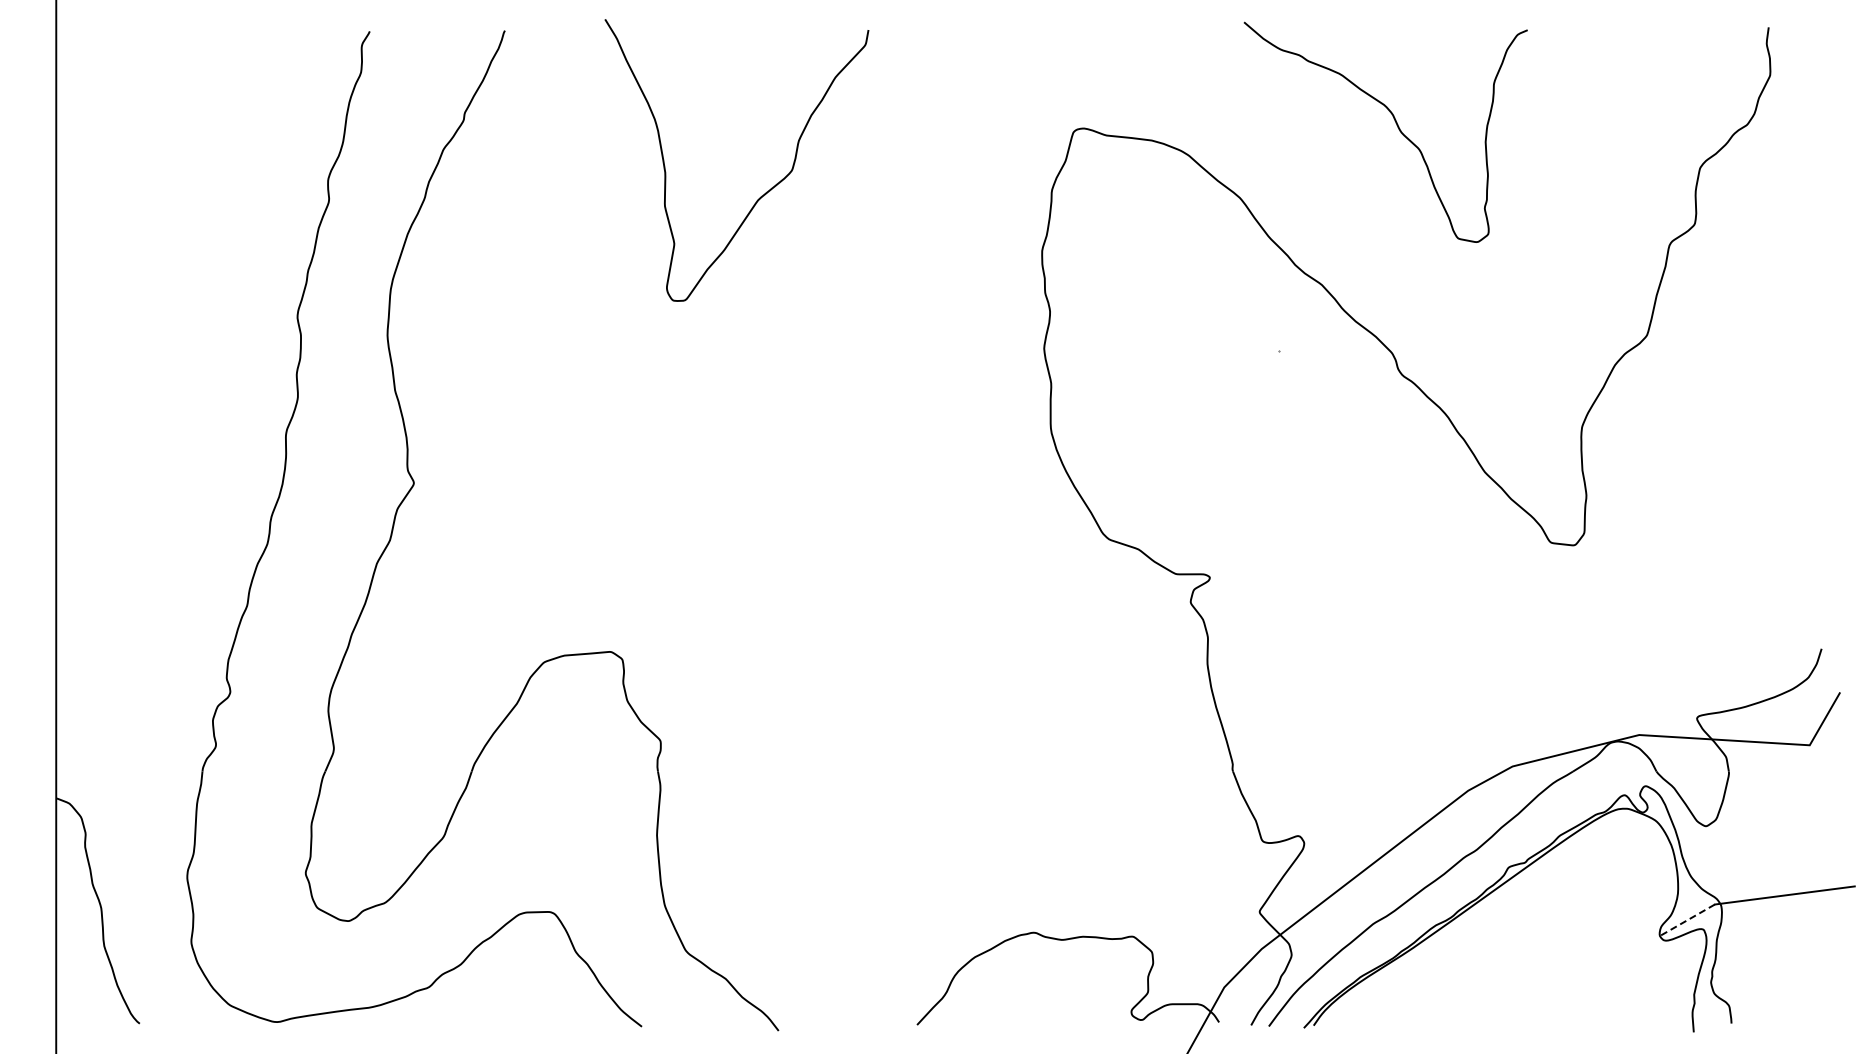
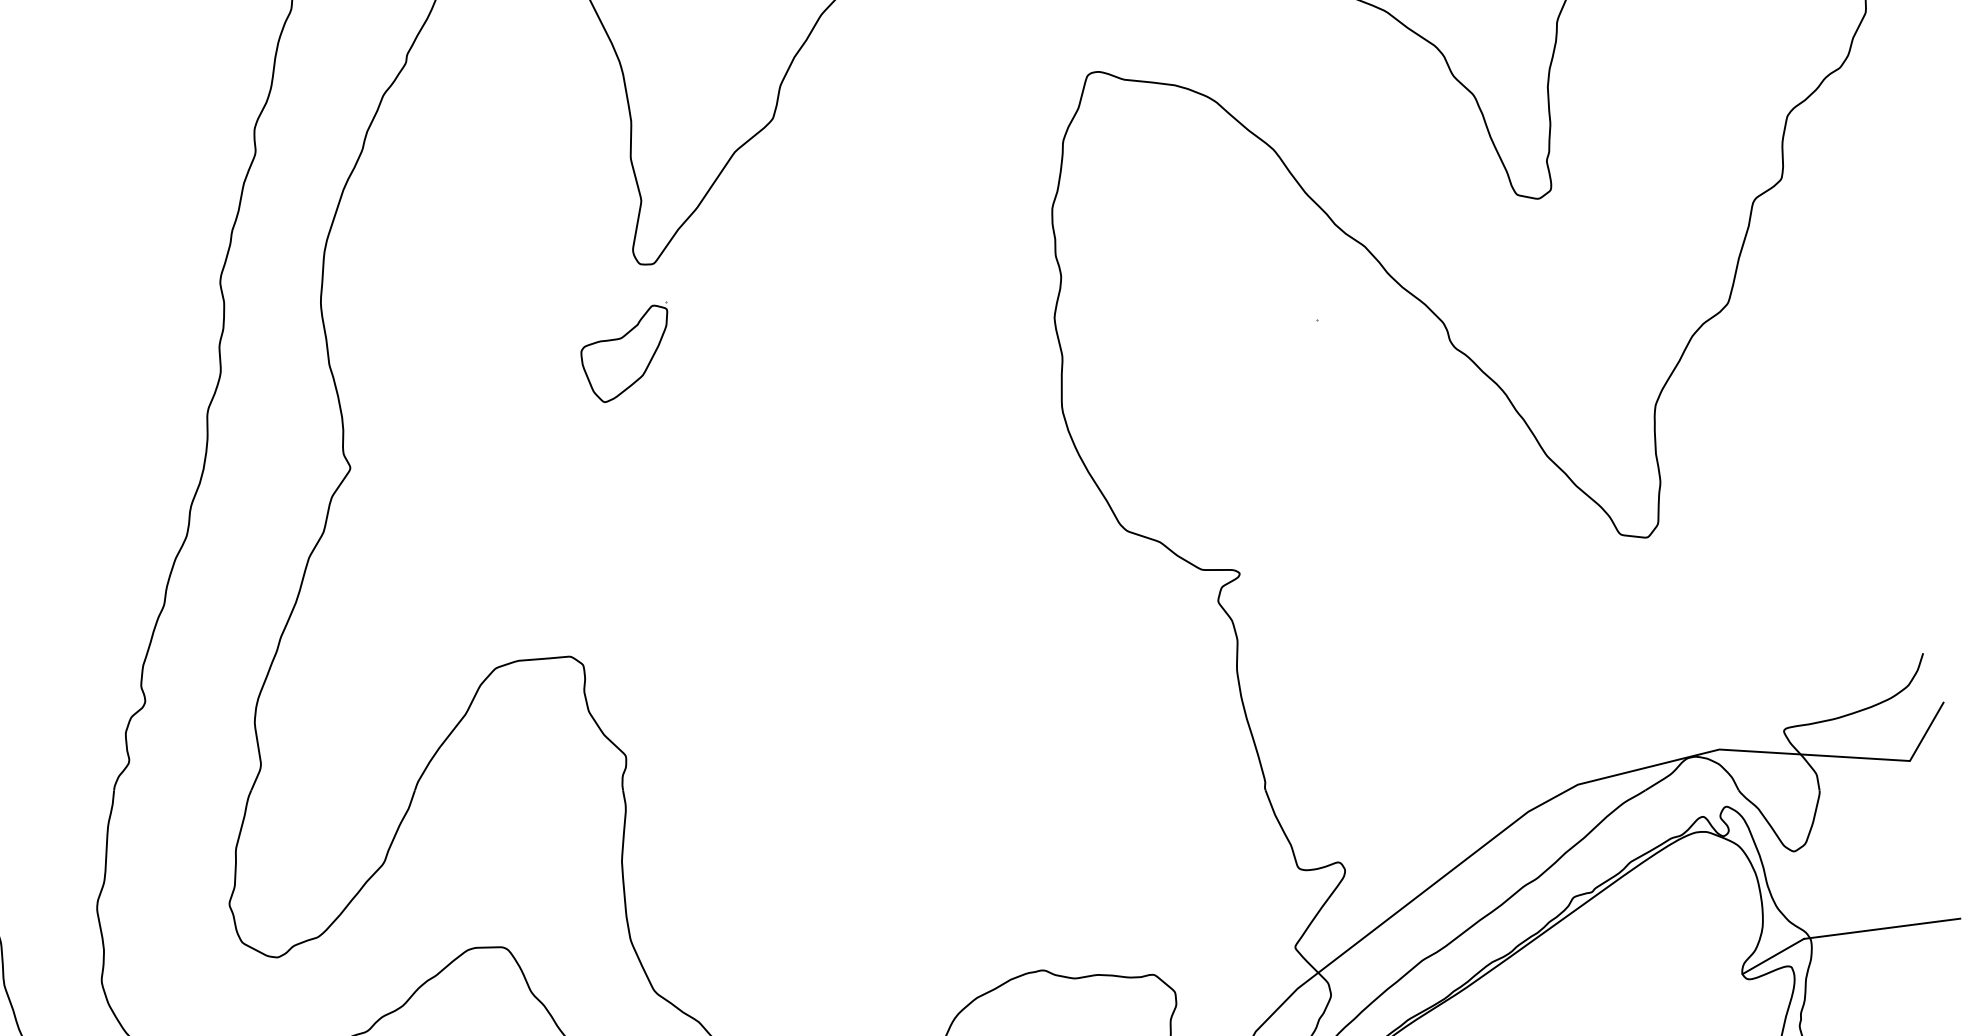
part: (658, 379) -> (623, 352), added
line: (1687, 920) -> (1773, 956), dashed -> solid

